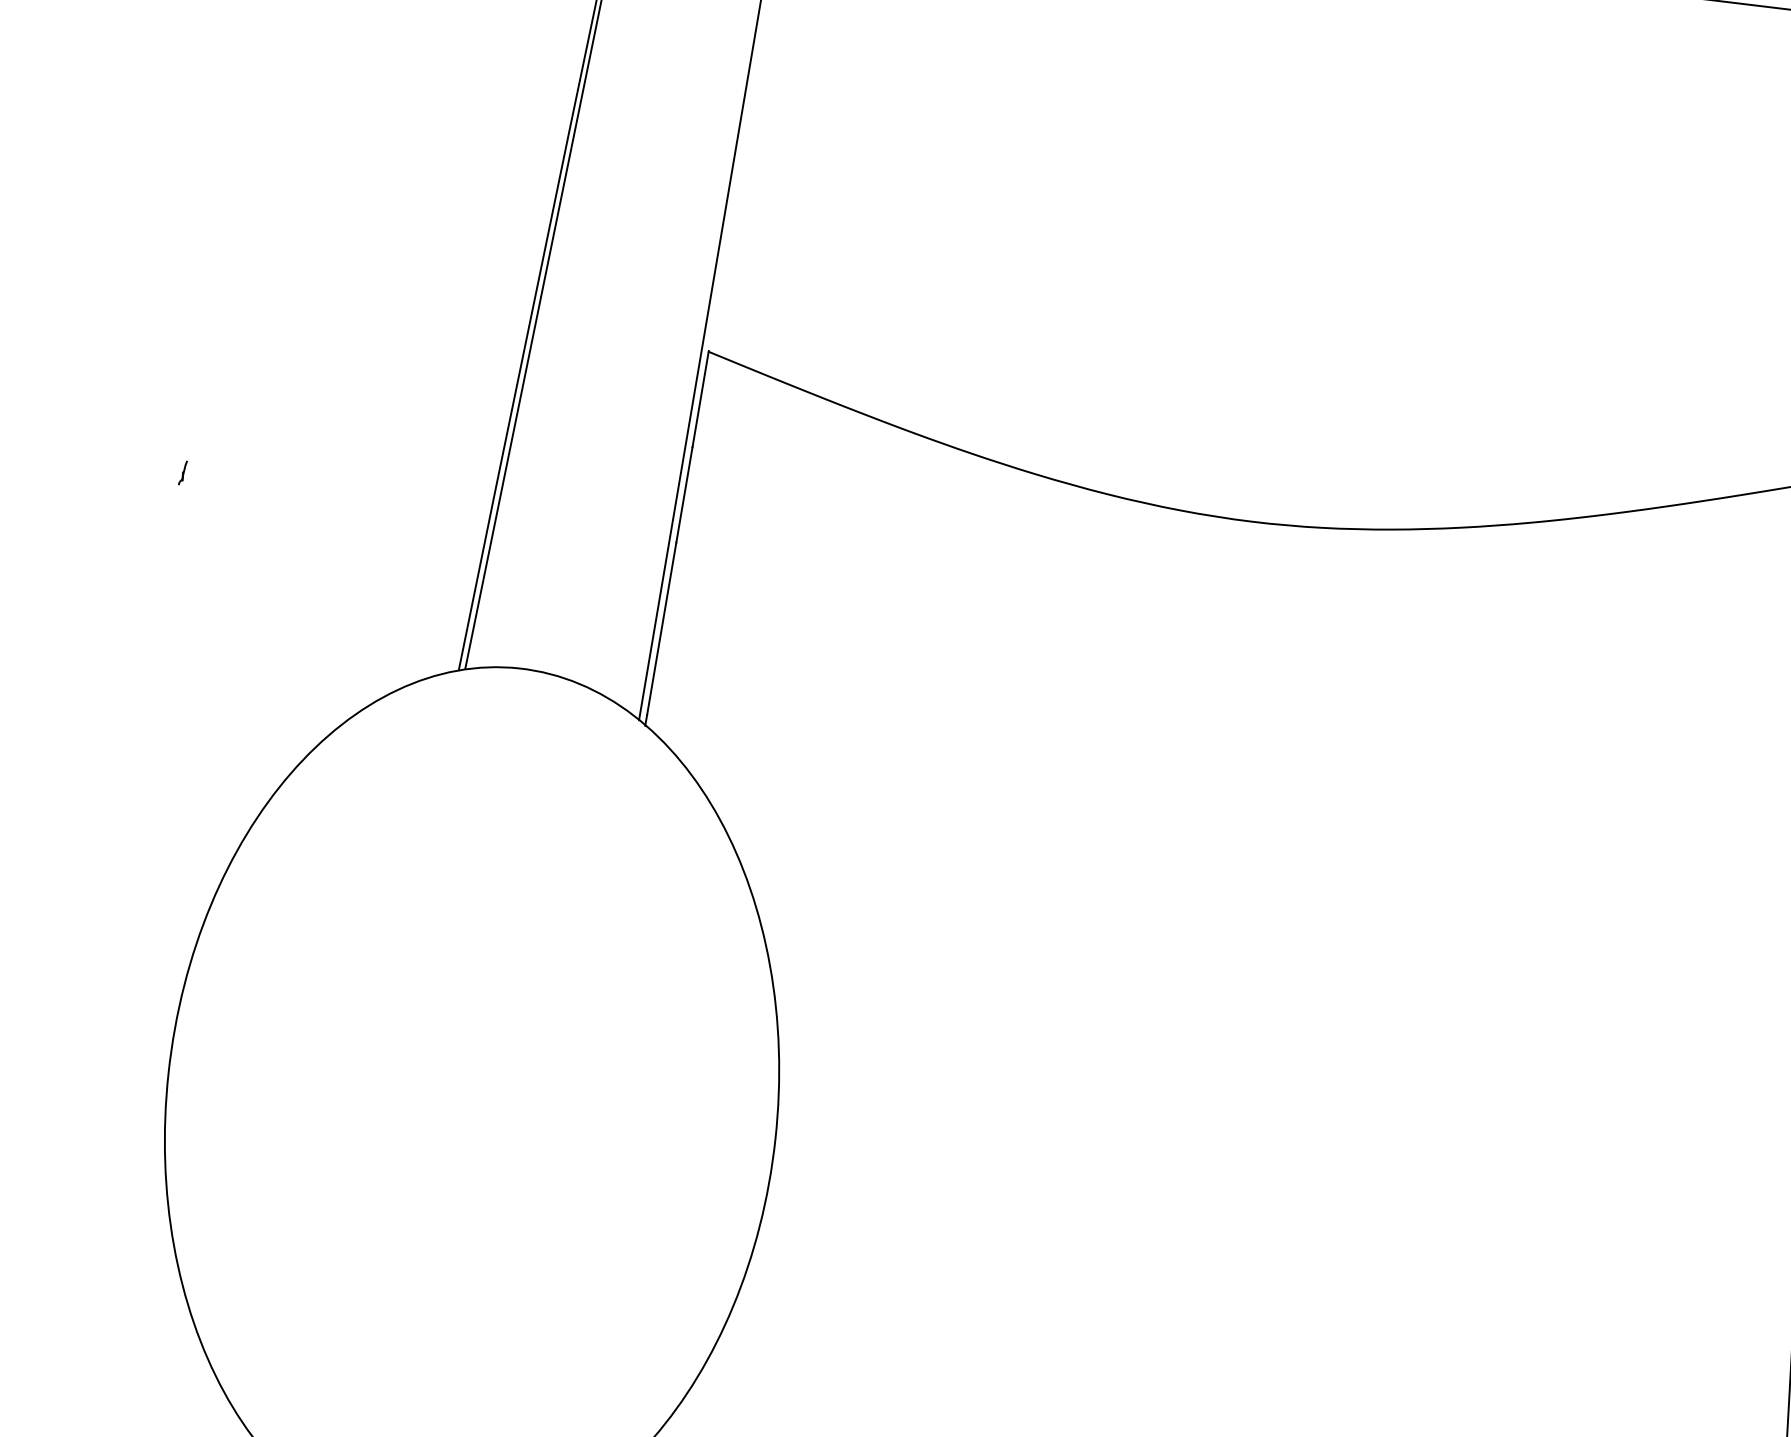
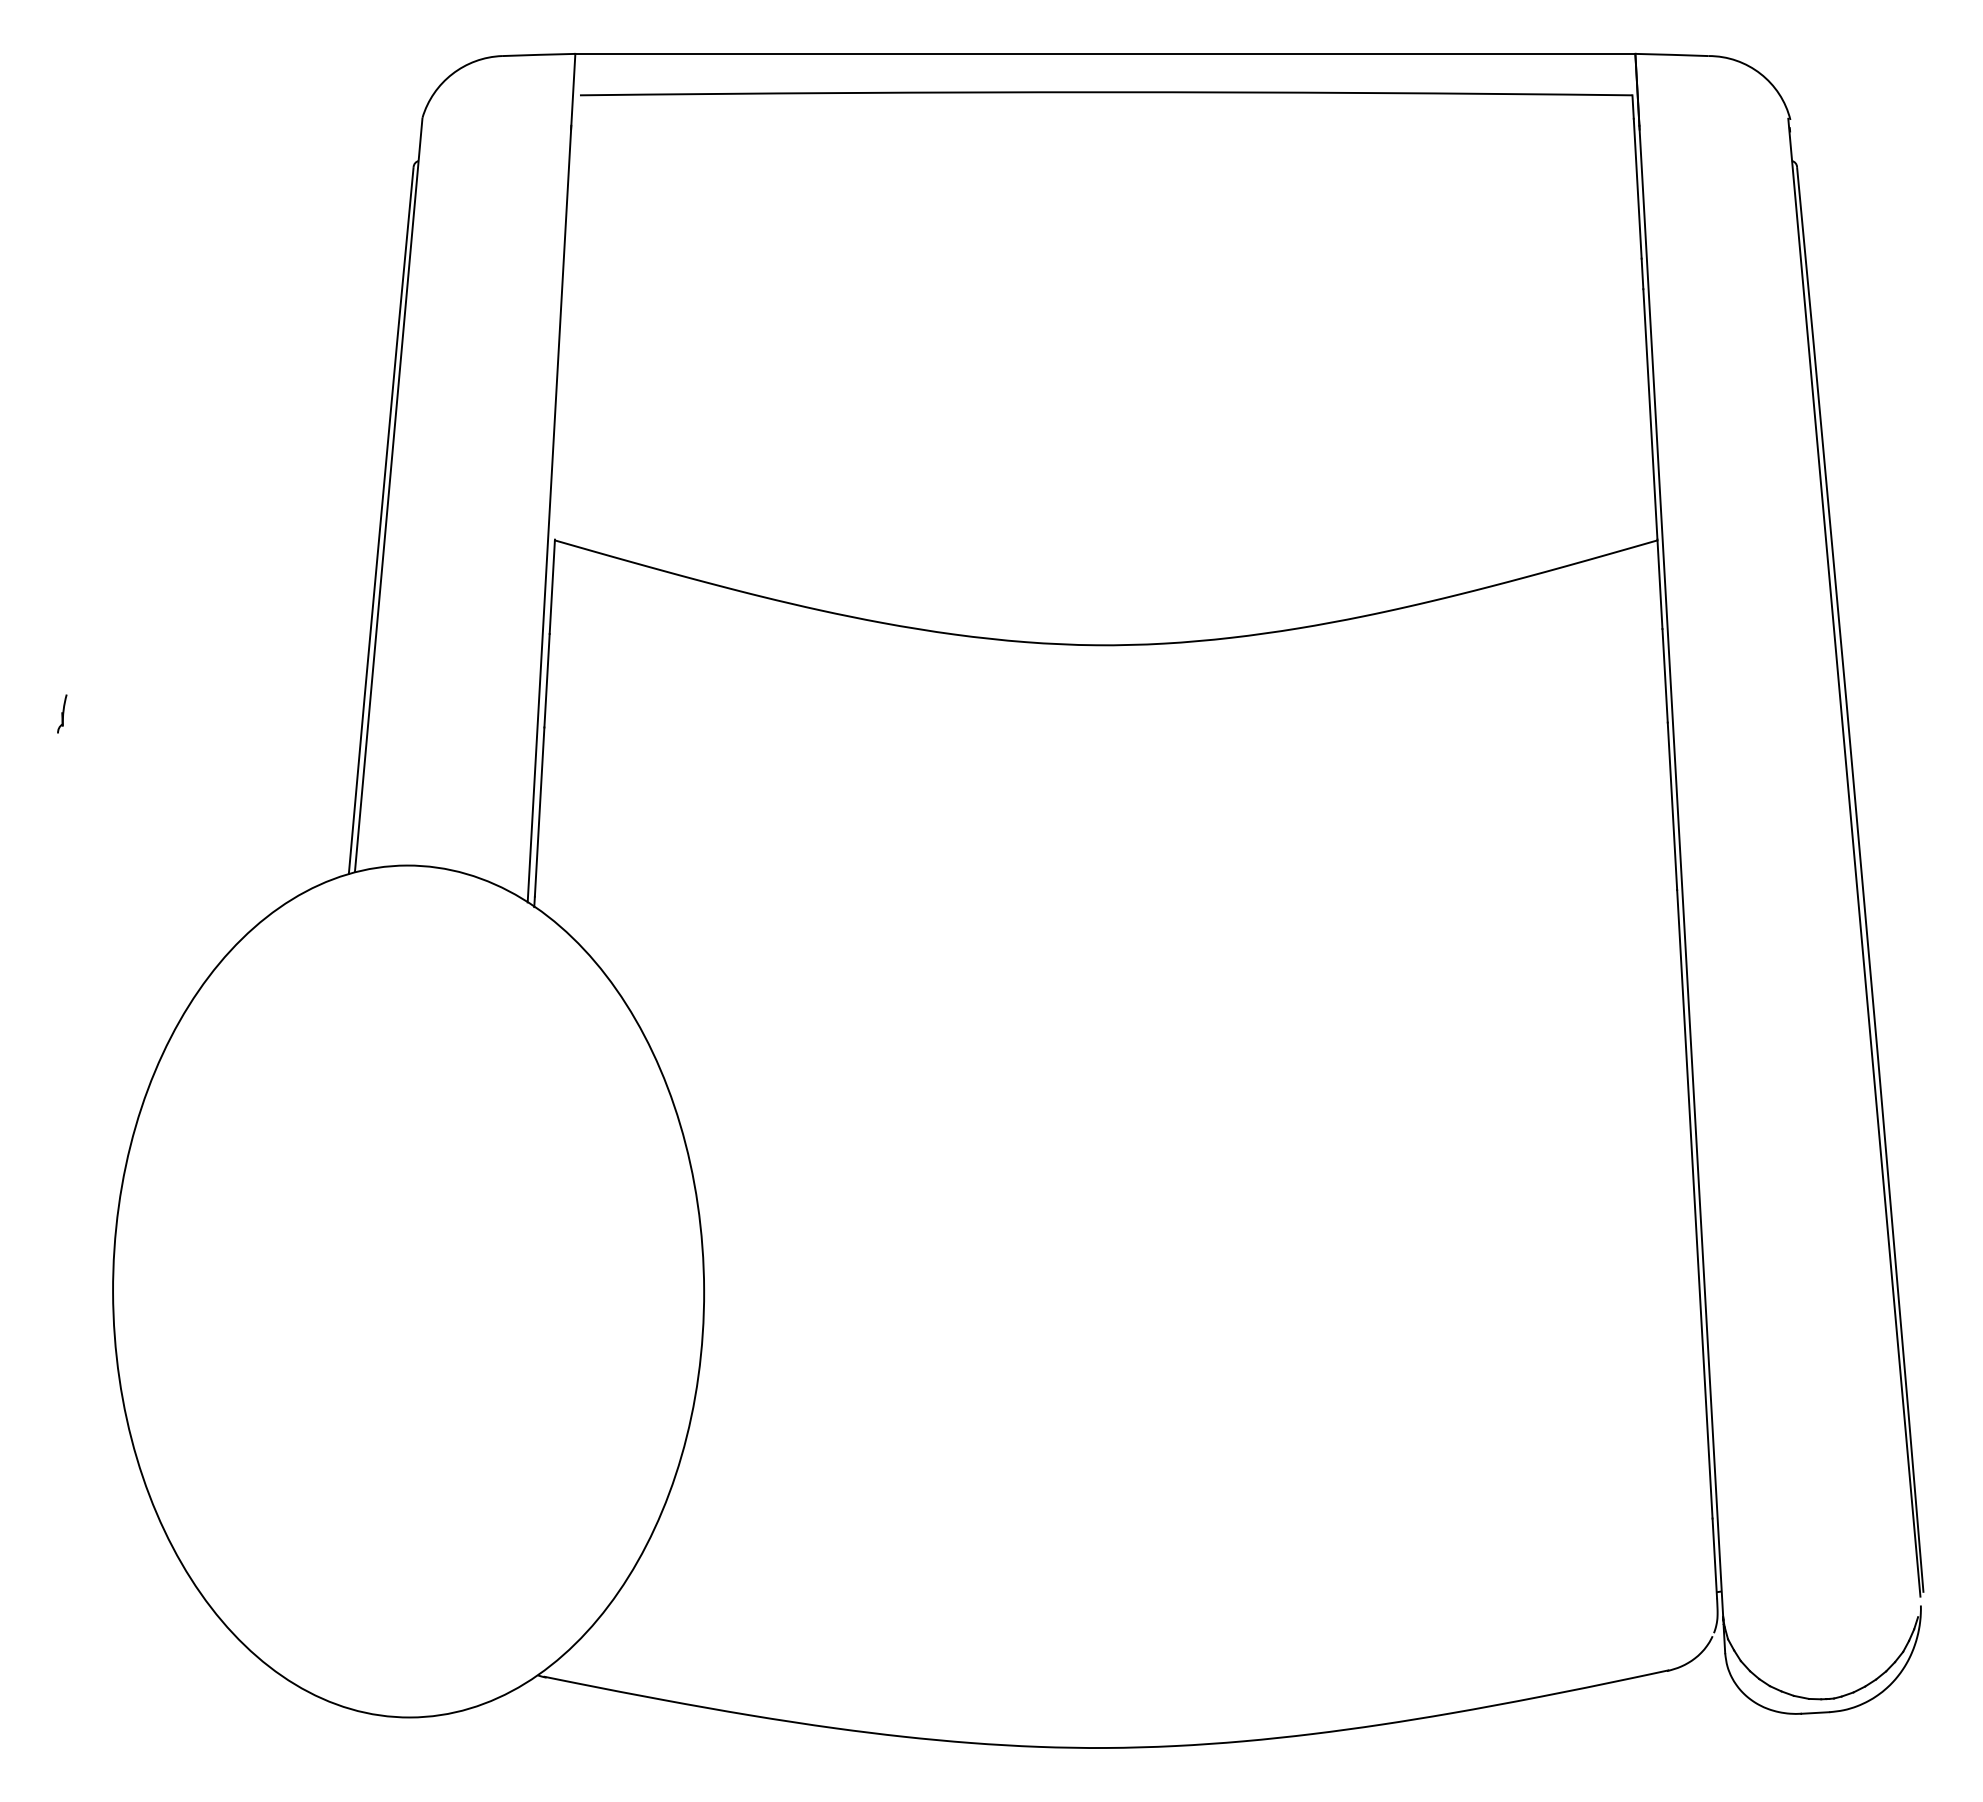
part: (182, 472) -> (61, 713), size x1.6

